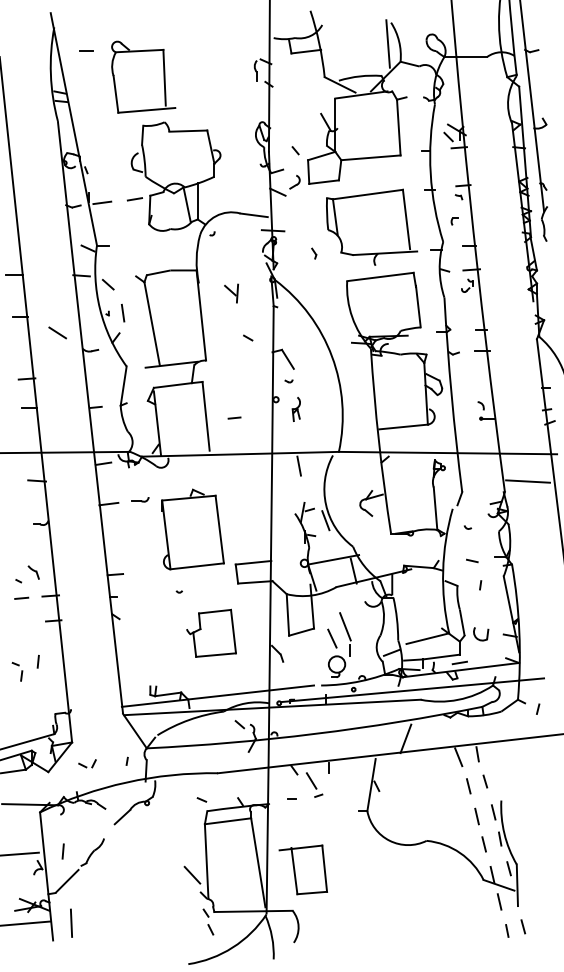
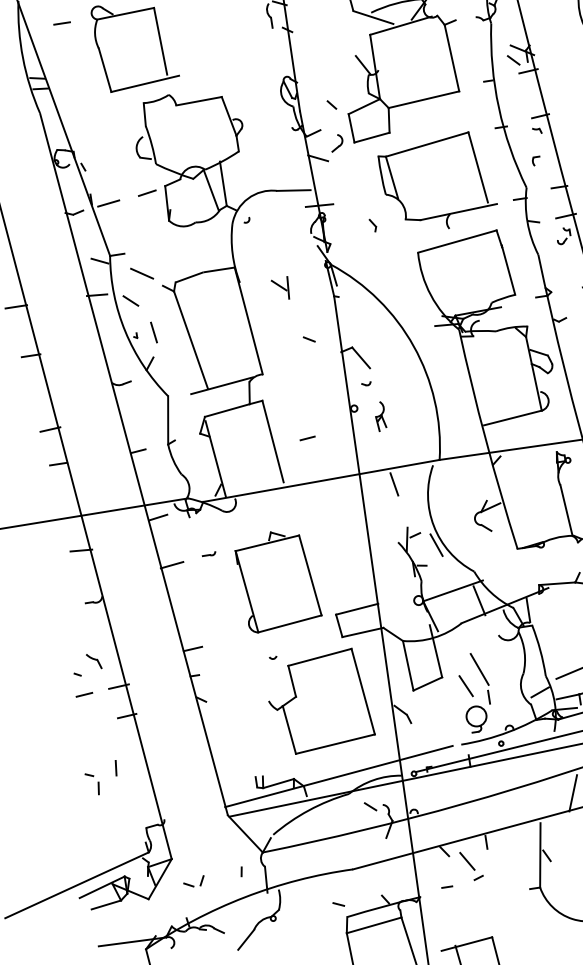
line: (57, 332) -> (141, 273), moved
part: (140, 499) -> (209, 553), size x0.62
part: (211, 633) -> (319, 702), size x1.67

